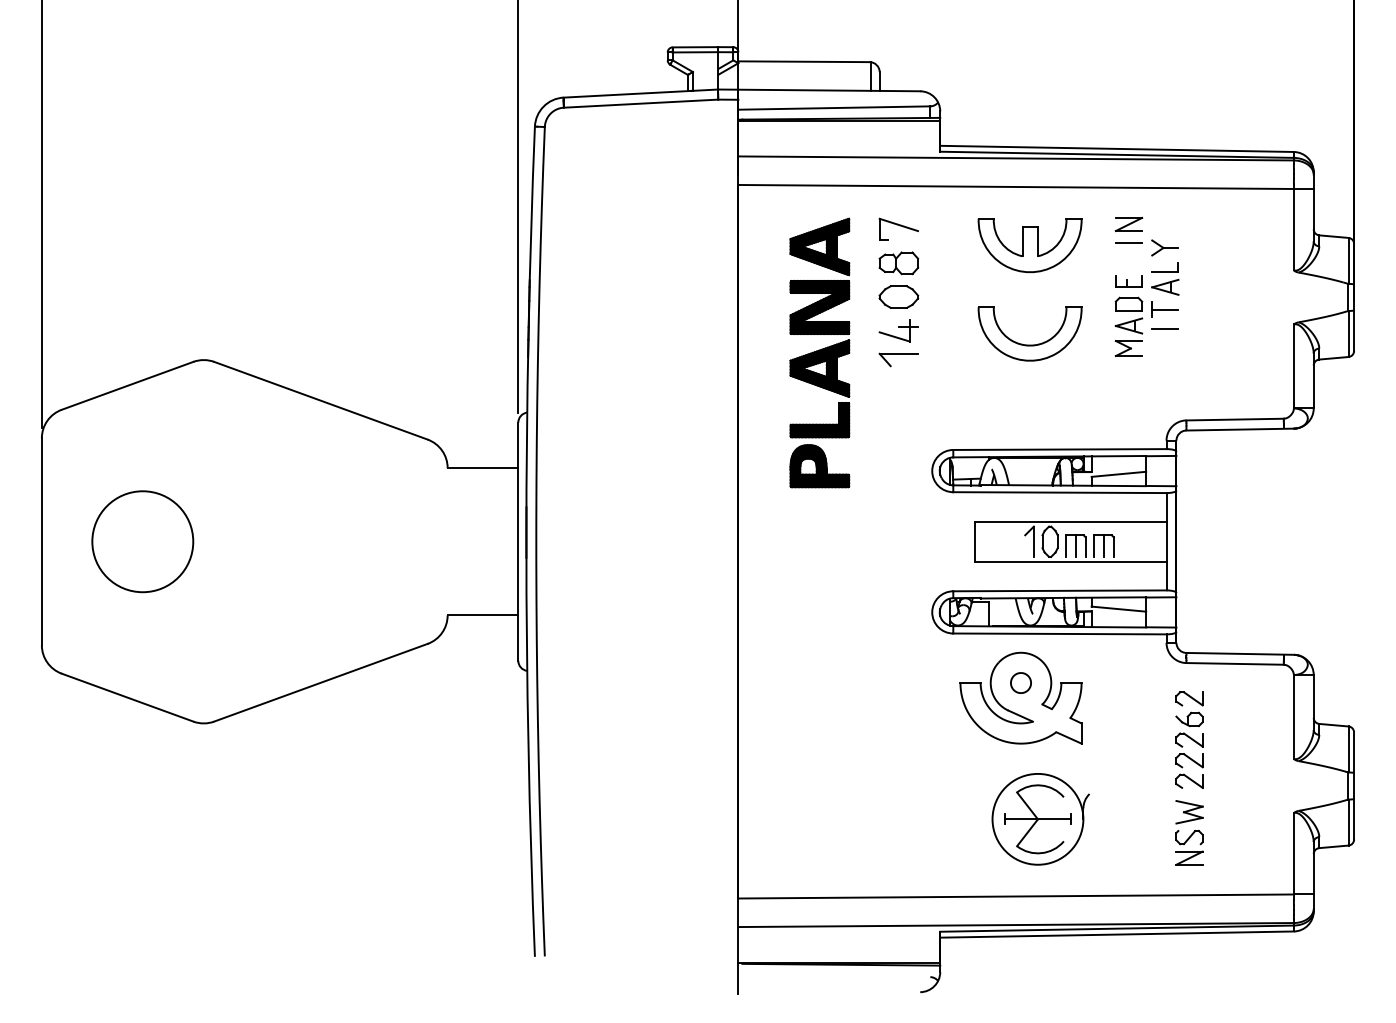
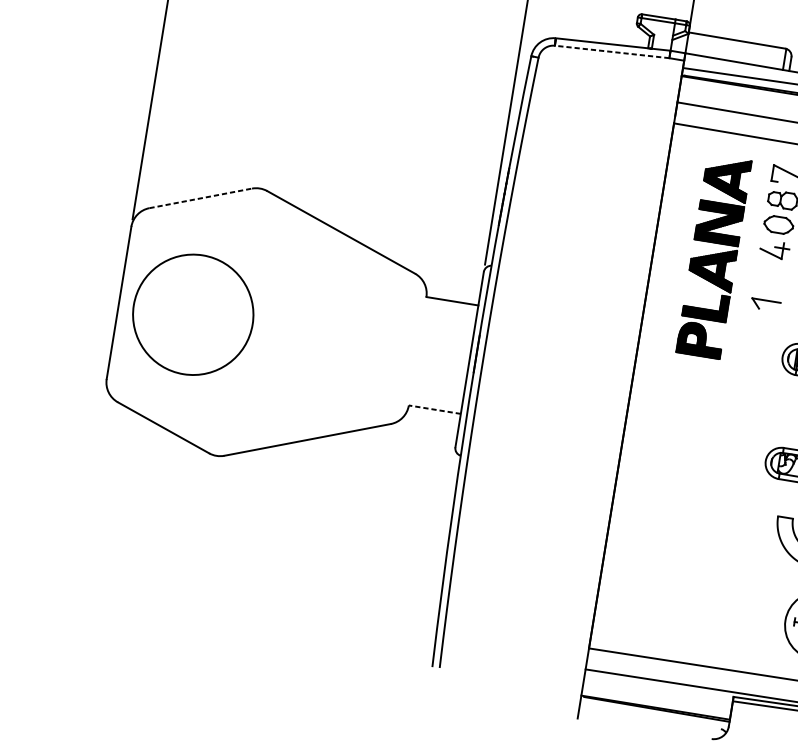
line: (640, 103) -> (611, 51), solid -> dashed
part: (898, 359) -> (765, 304), moved
line: (128, 385) -> (201, 198), solid -> dashed
circle: (142, 541) -> (193, 314), size x1.6
line: (482, 615) -> (434, 409), solid -> dashed

